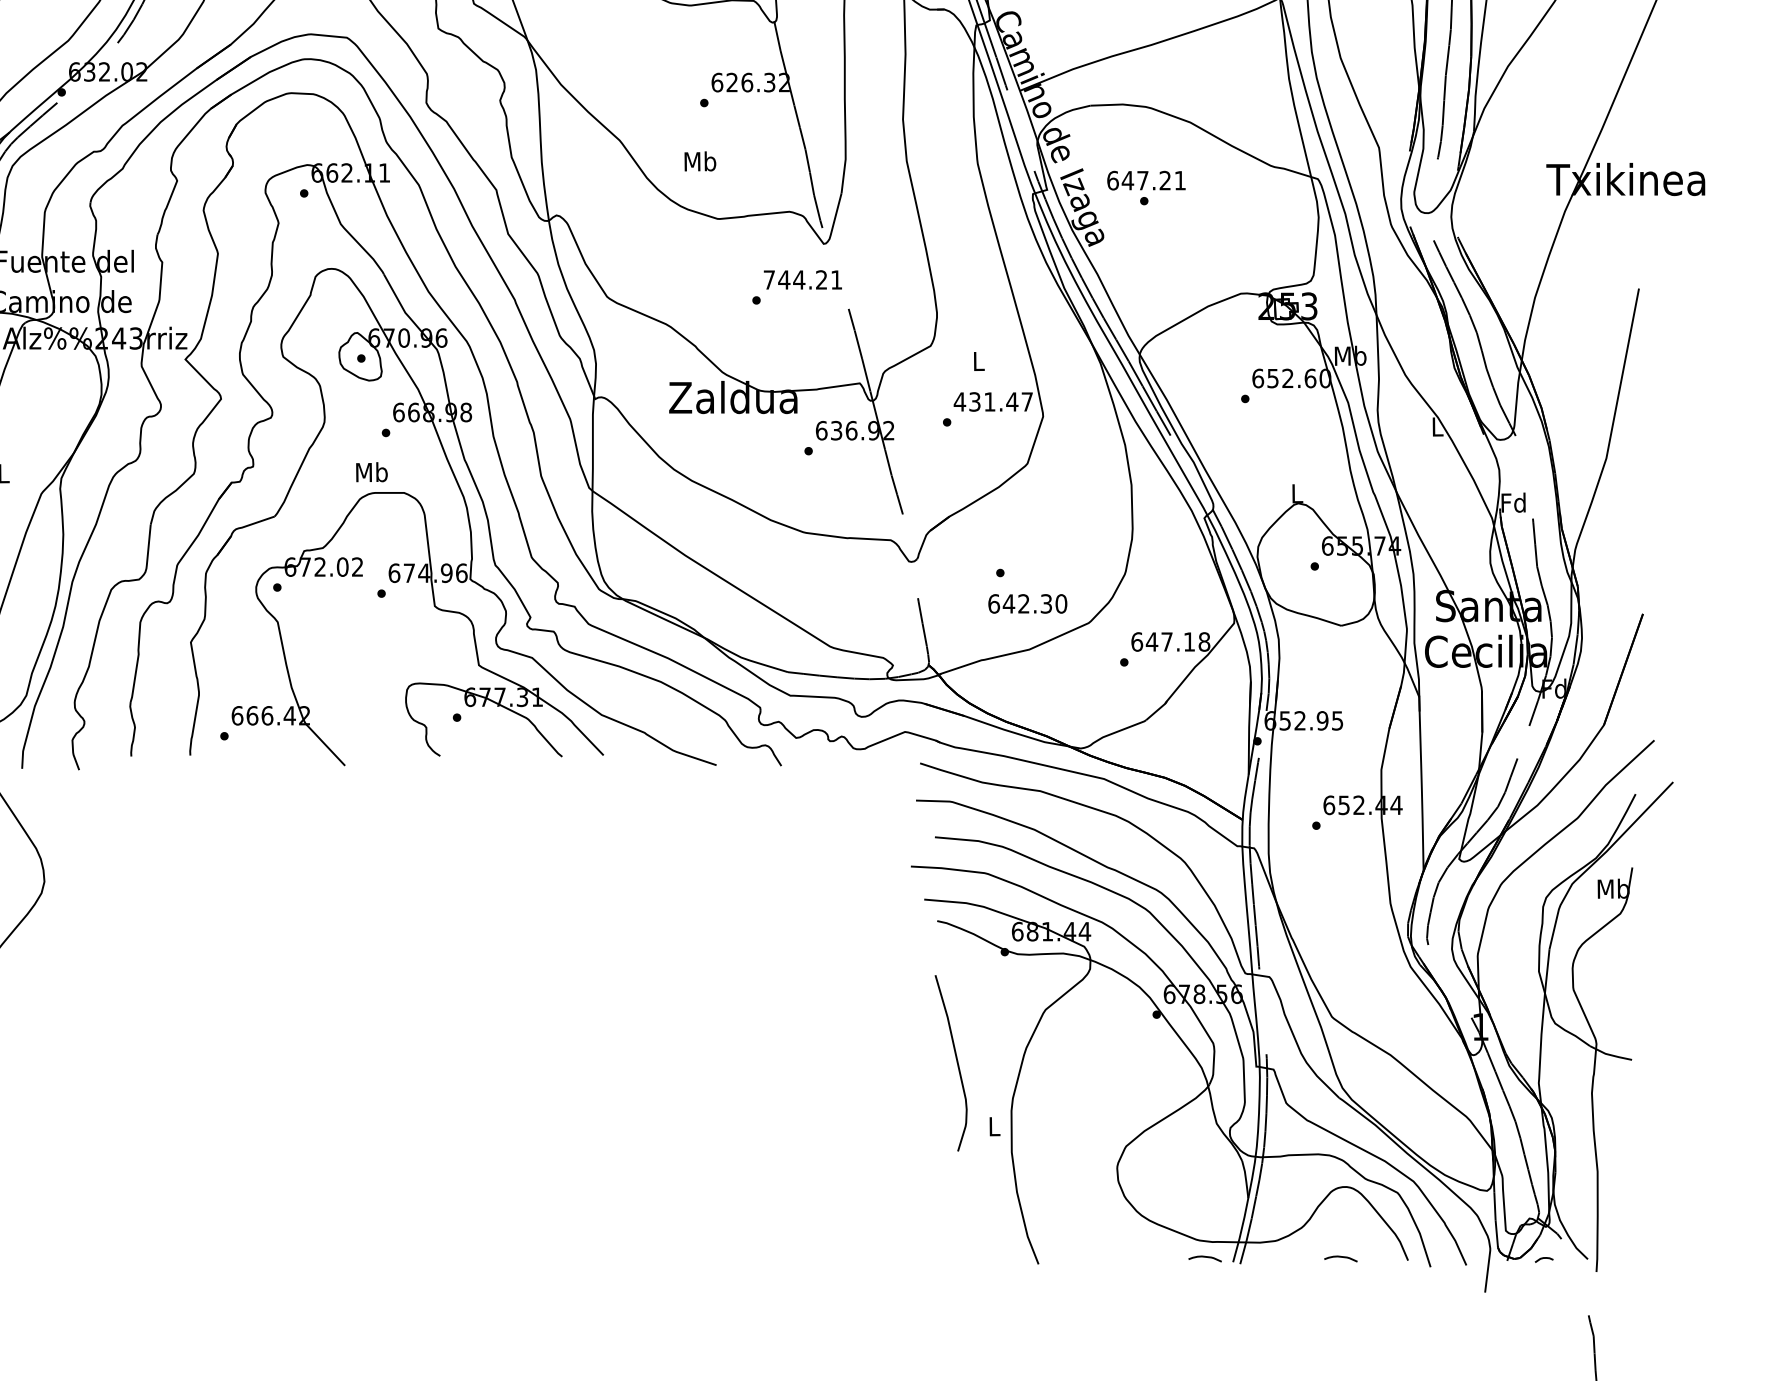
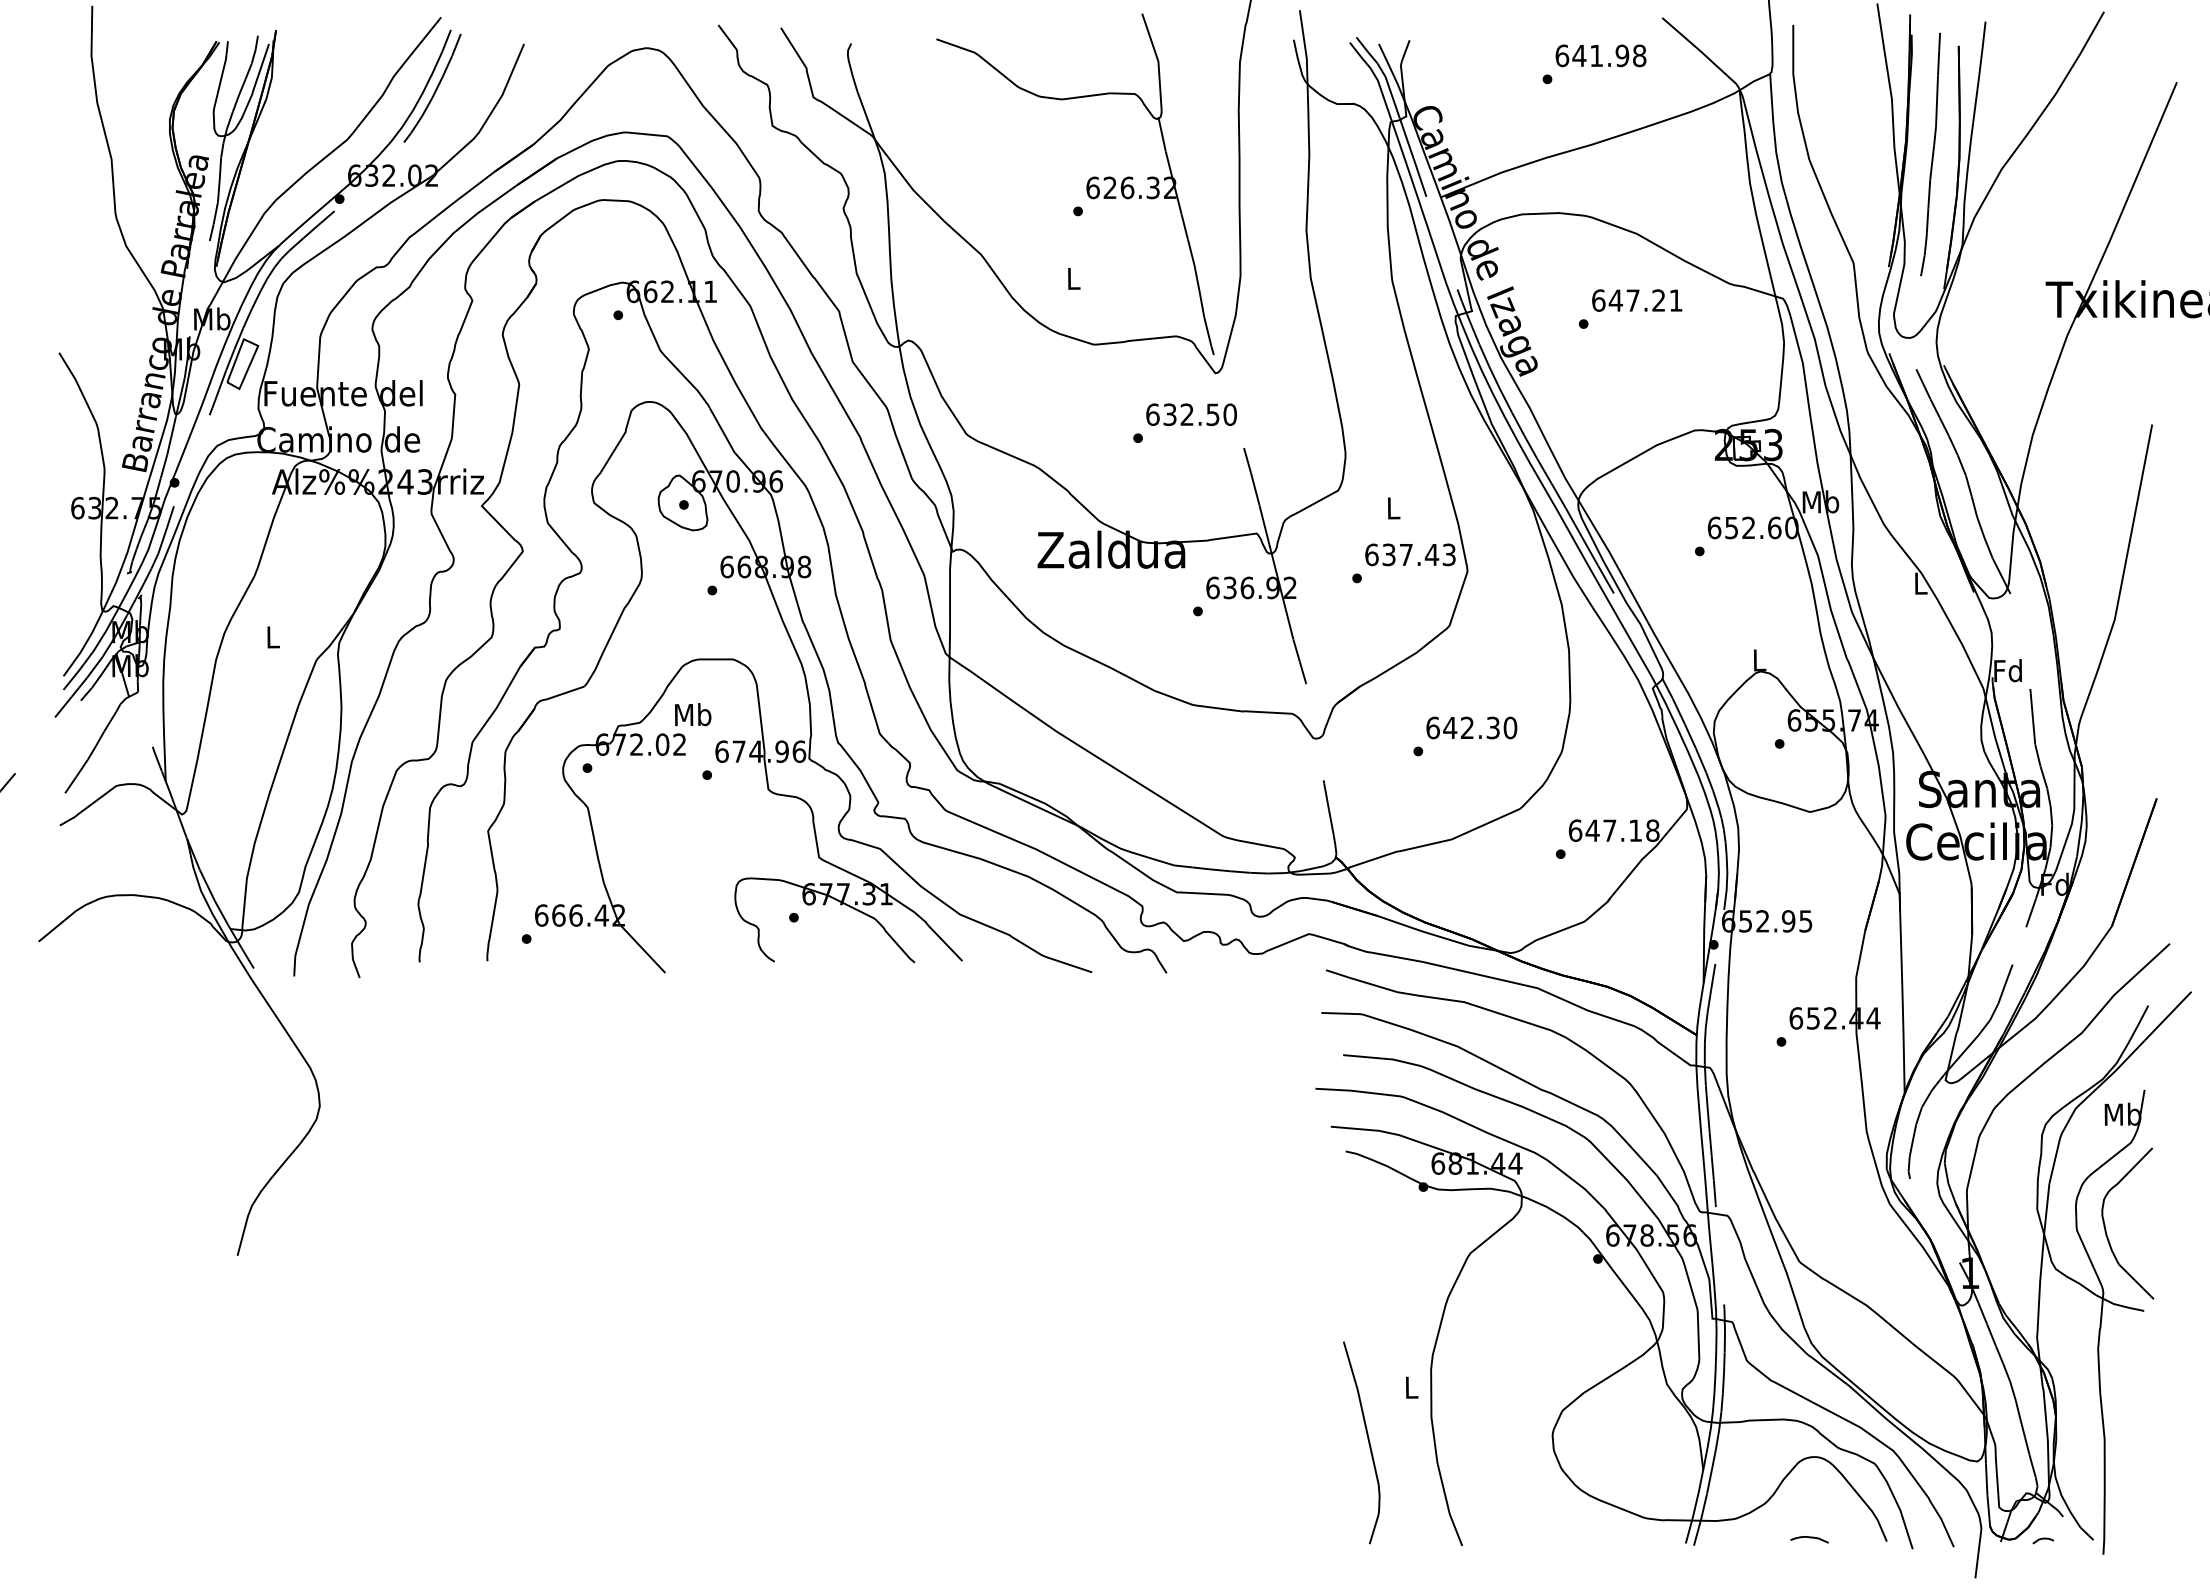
text: (700, 160) -> (1073, 277), Mb -> L
text: (1146, 180) -> (1637, 300), moved
text: (802, 279) -> (1191, 414), 744.21 -> 632.50
text: (992, 401) -> (1409, 554), 431.47 -> 637.43
text: (372, 472) -> (693, 714), moved
text: (1027, 603) -> (1471, 727), moved
curve: (1599, 989) -> (2106, 1229), added
curve: (956, 1060) -> (1367, 1439), moved
curve: (1205, 1257) -> (1653, 1538), removed

